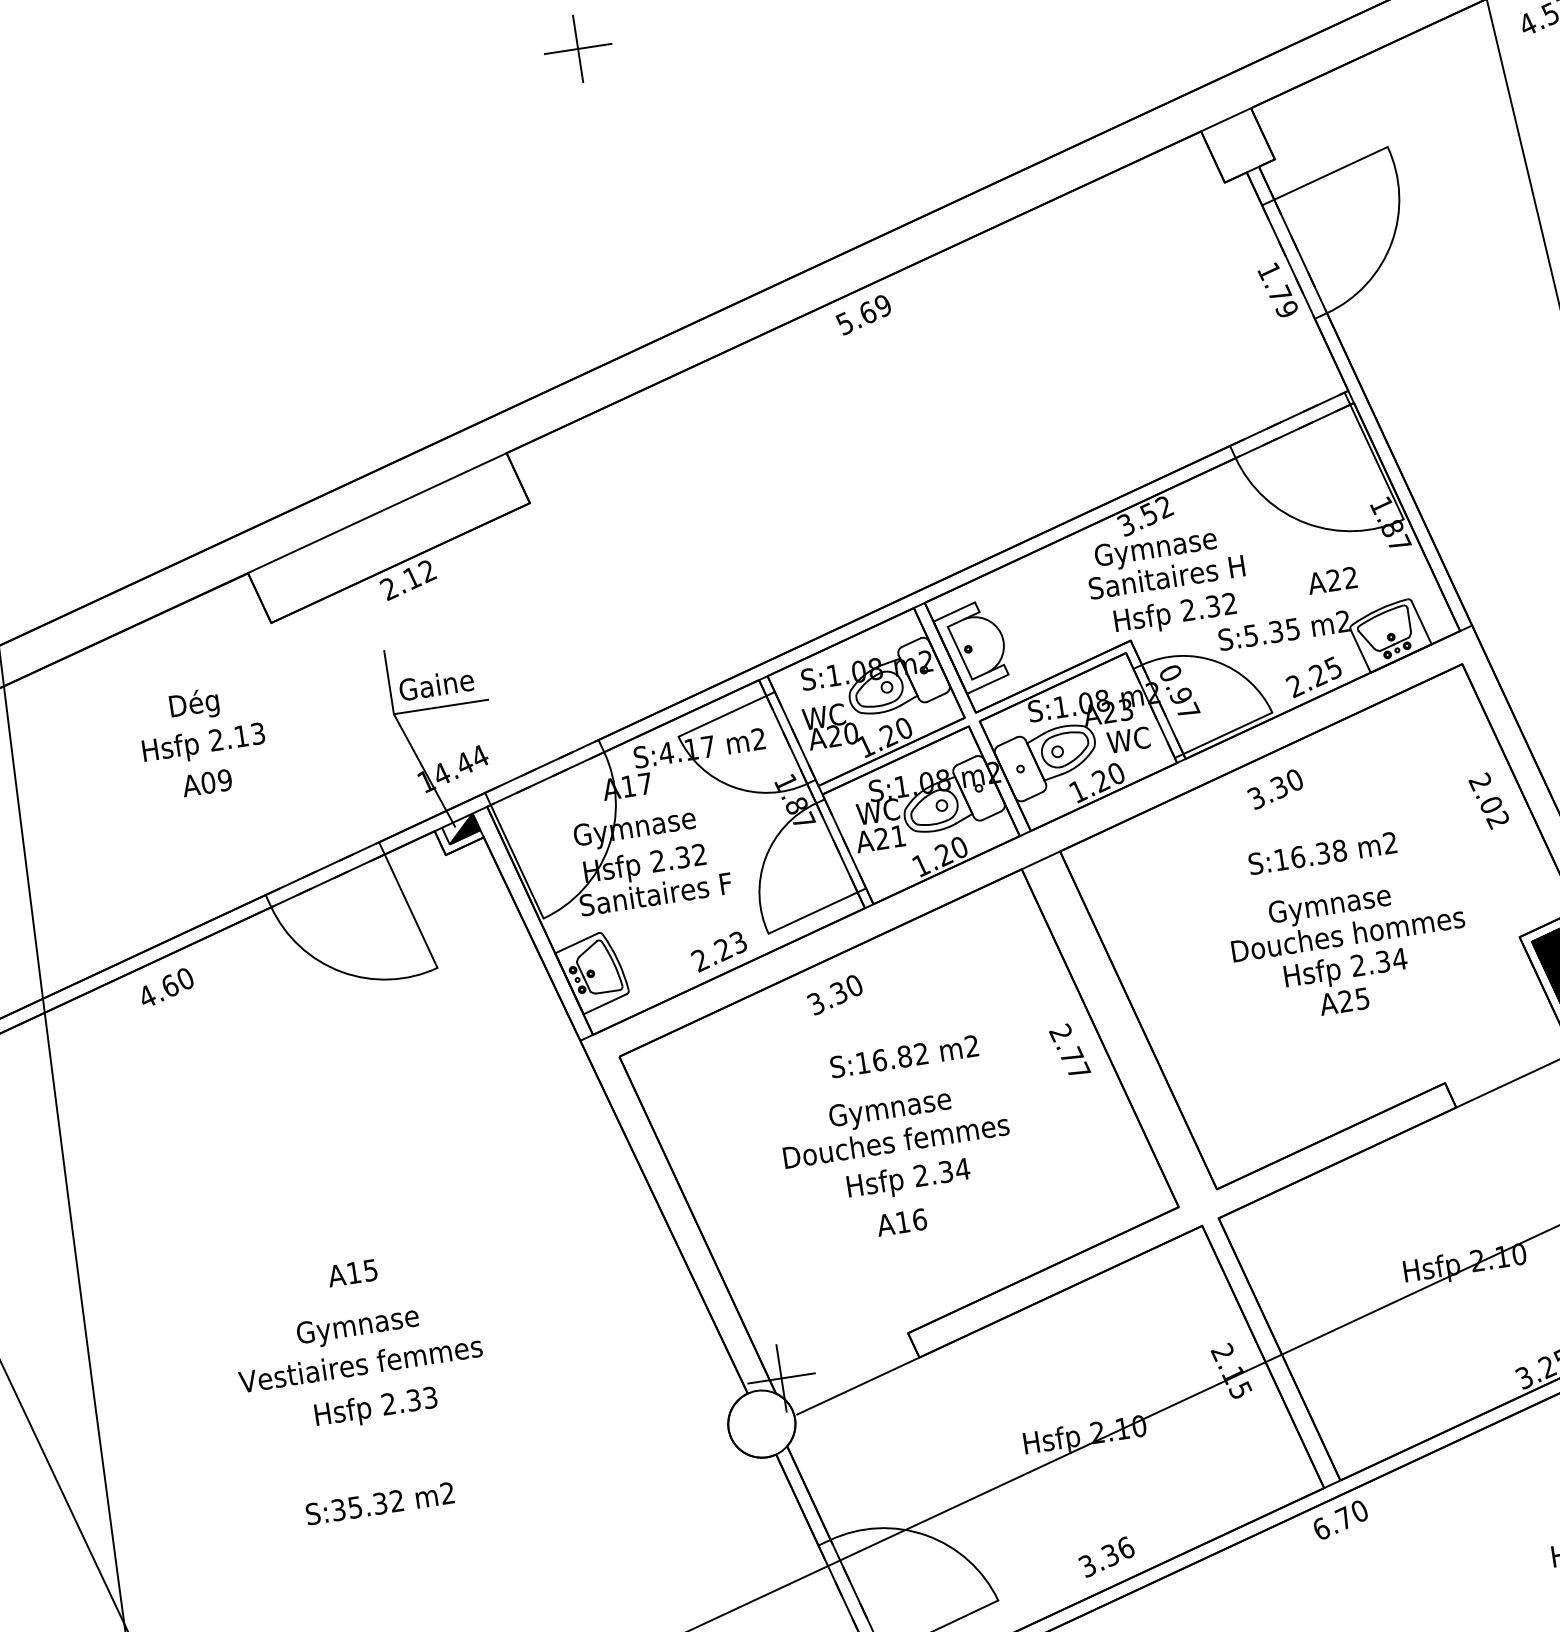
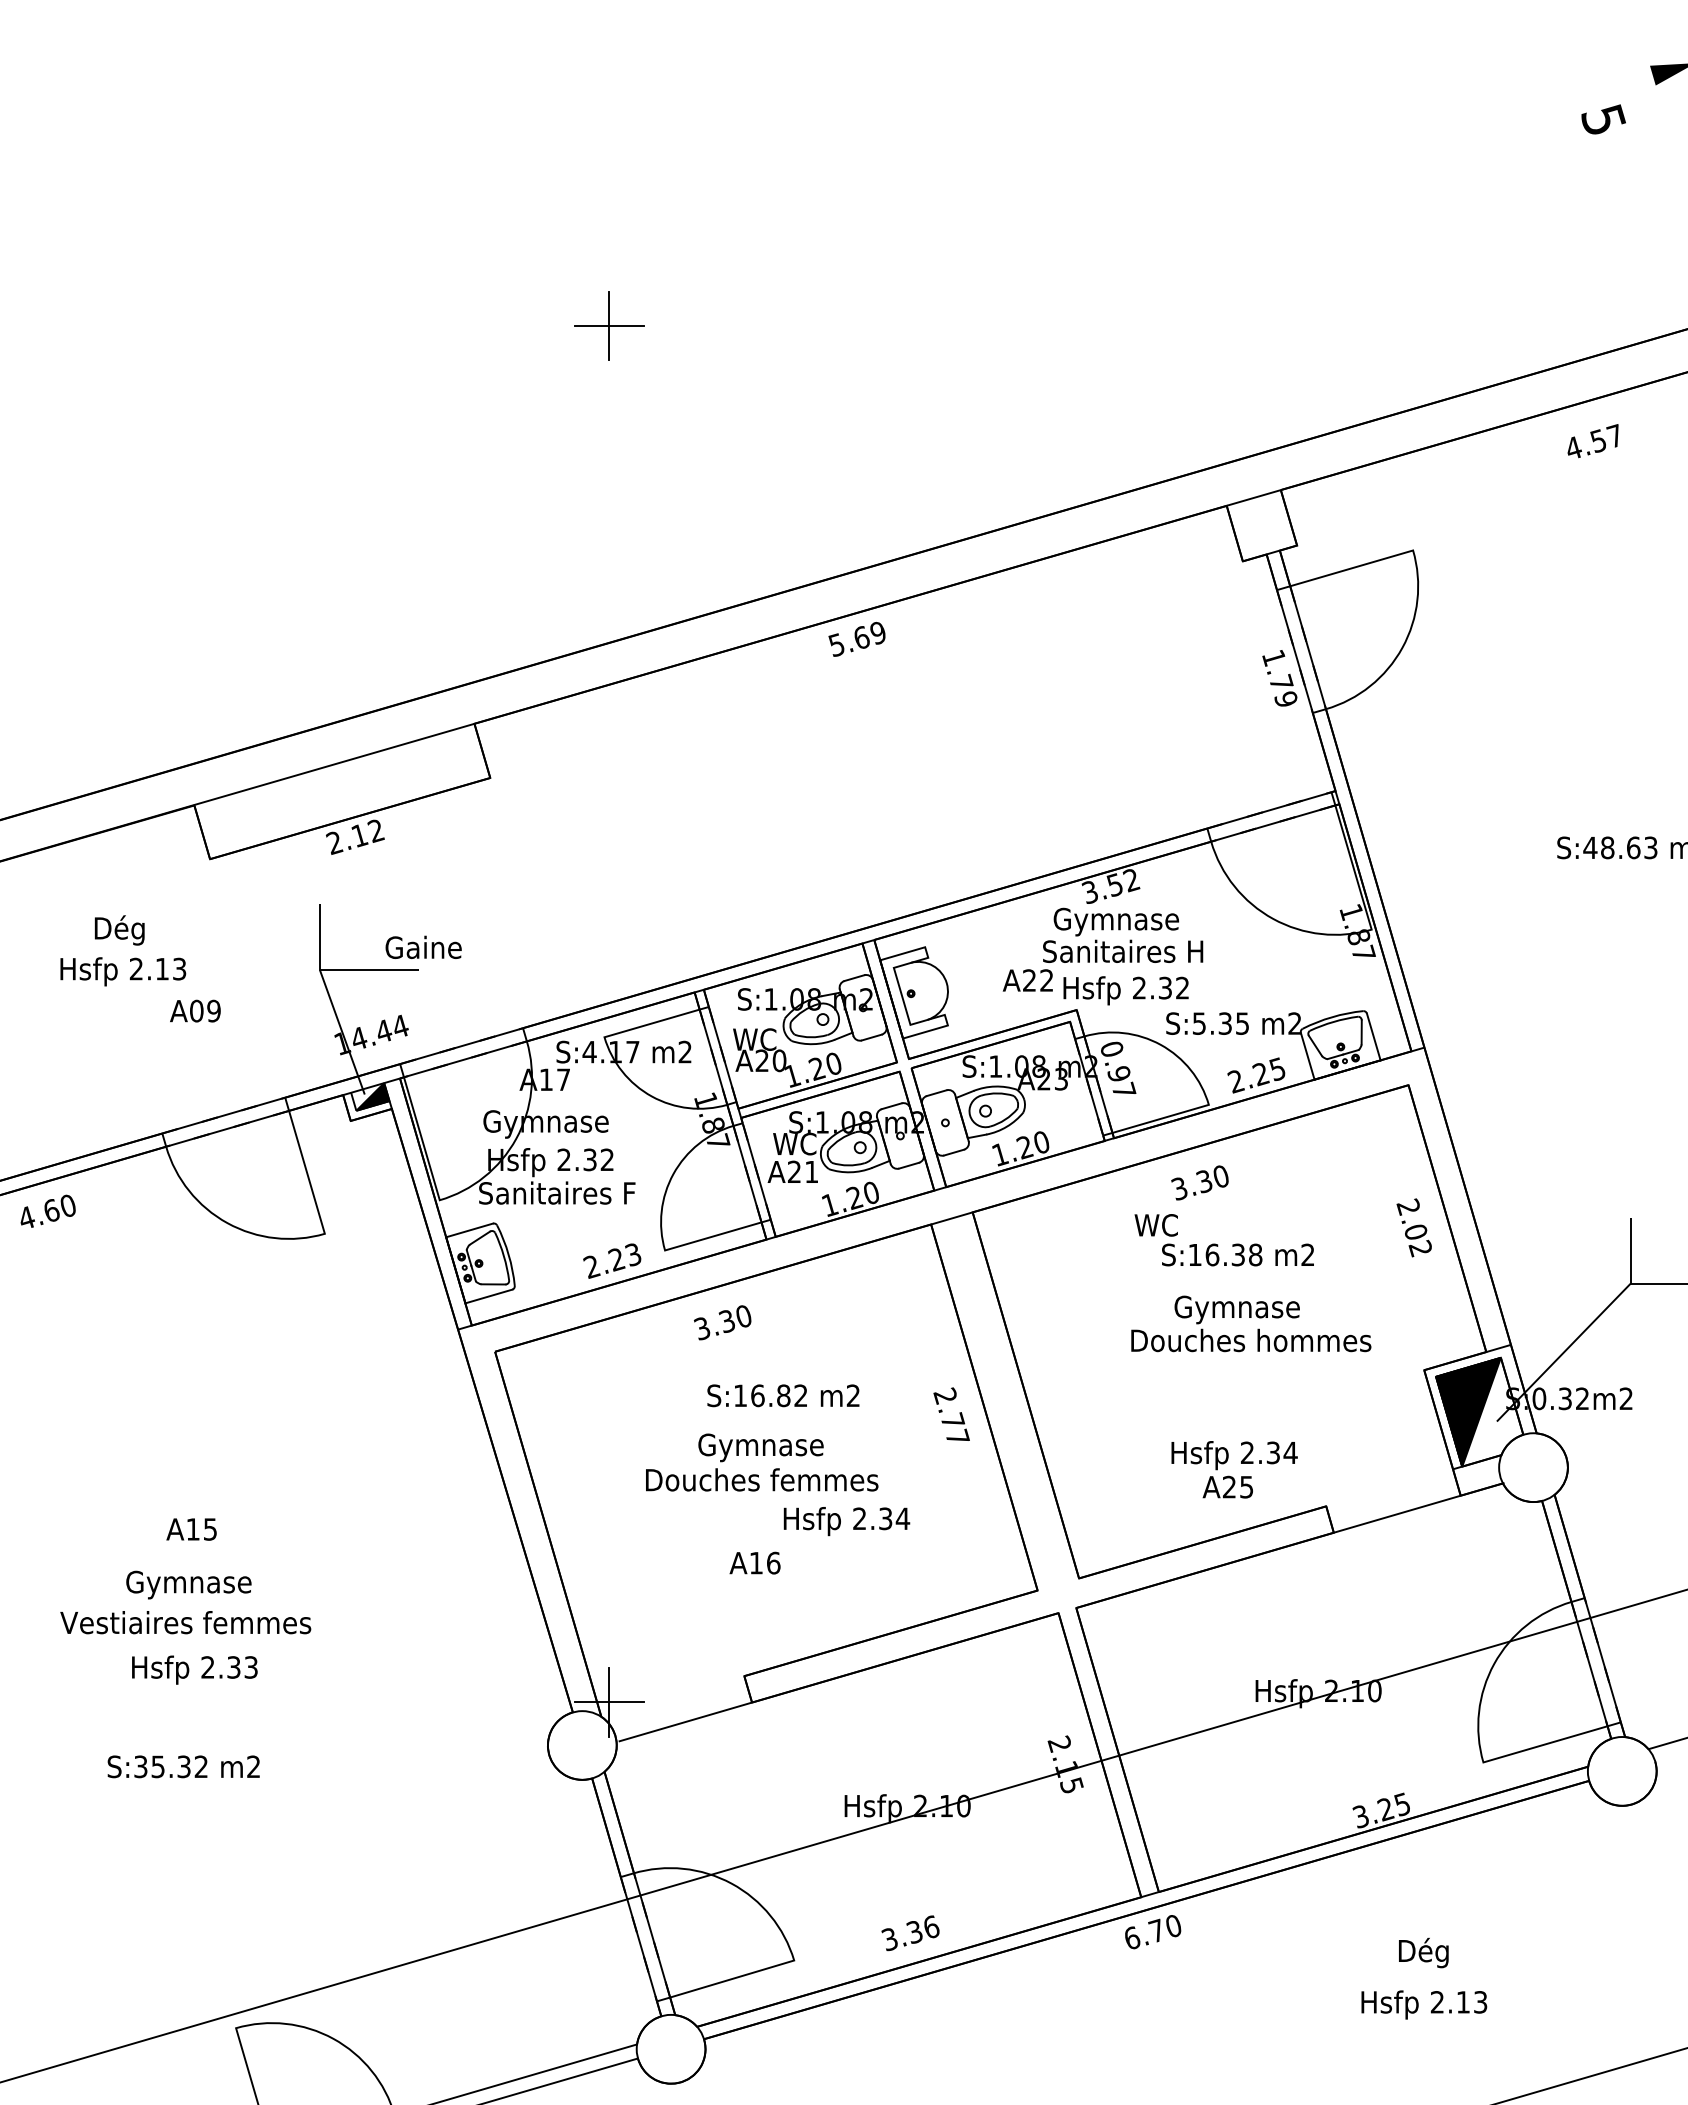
text: (1331, 580) -> (1027, 980), moved
text: (436, 684) -> (423, 946), moved
text: (1127, 740) -> (1155, 1225), moved
text: (207, 782) -> (195, 1010), moved
text: (1348, 983) -> (1234, 1469), moved
text: (908, 1180) -> (846, 1521), moved

